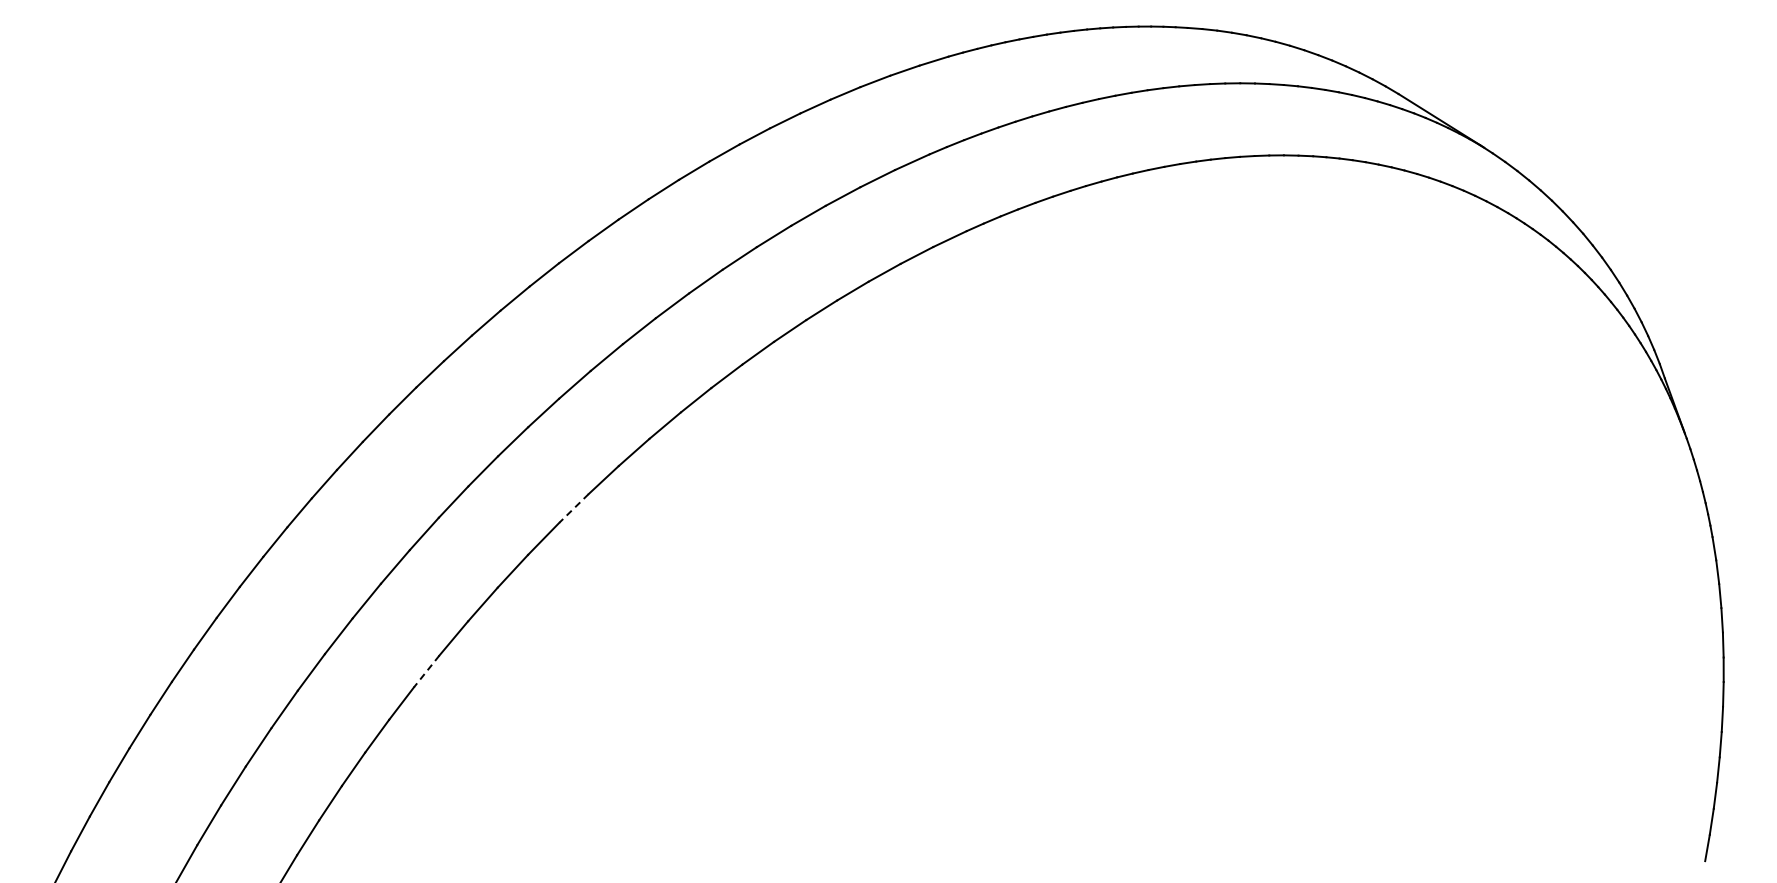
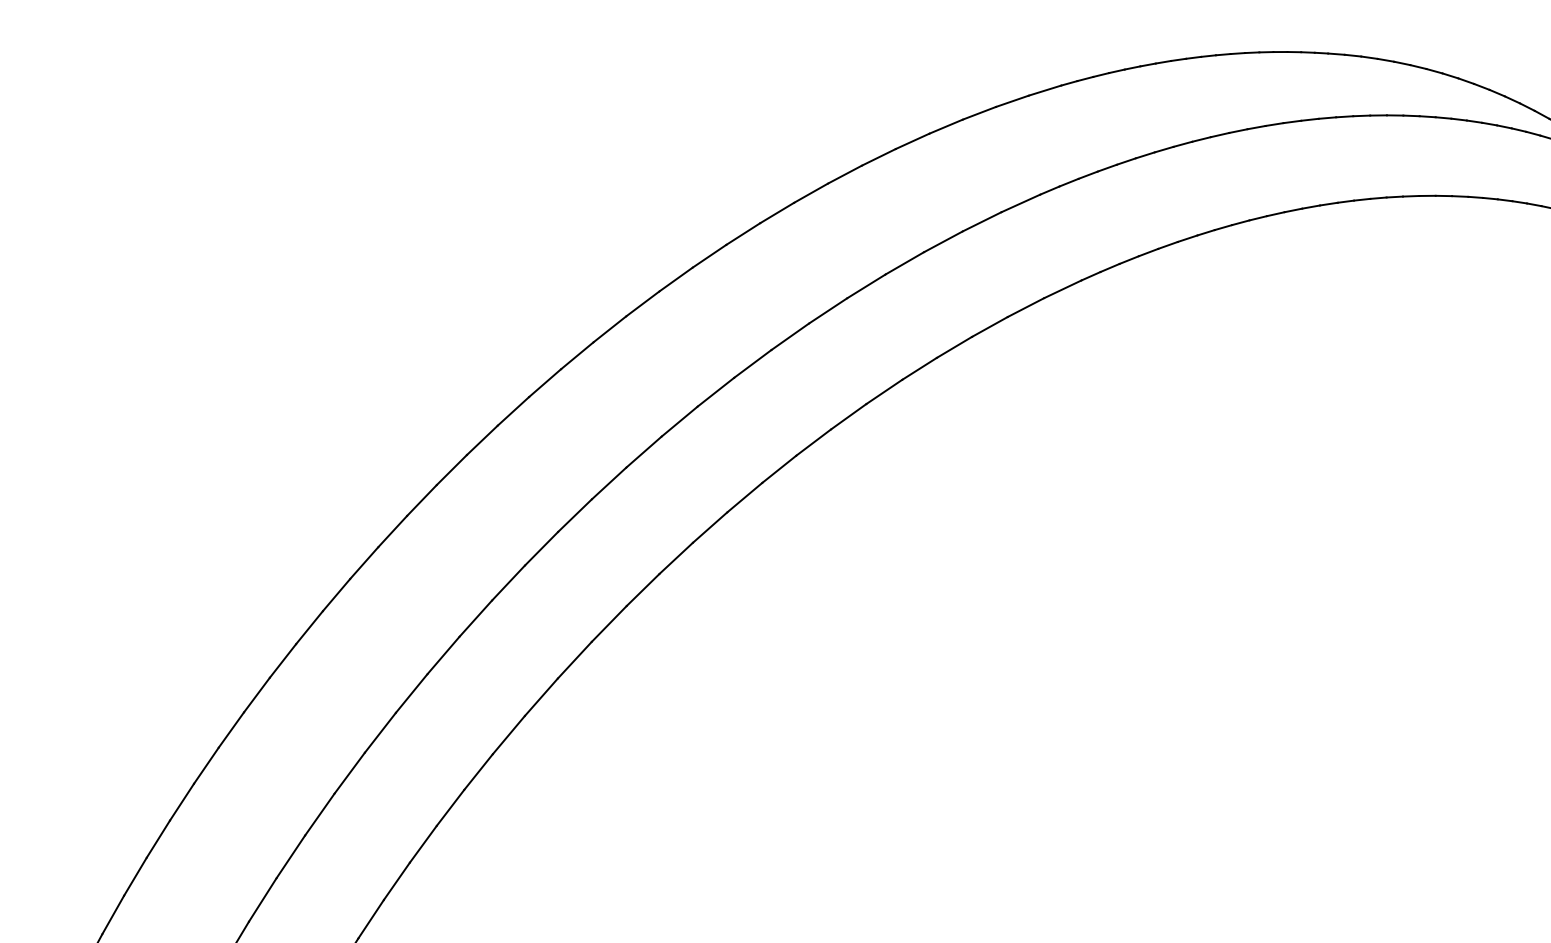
line: (574, 508) -> (643, 590), dashed -> solid
line: (426, 671) -> (478, 772), dashed -> solid

